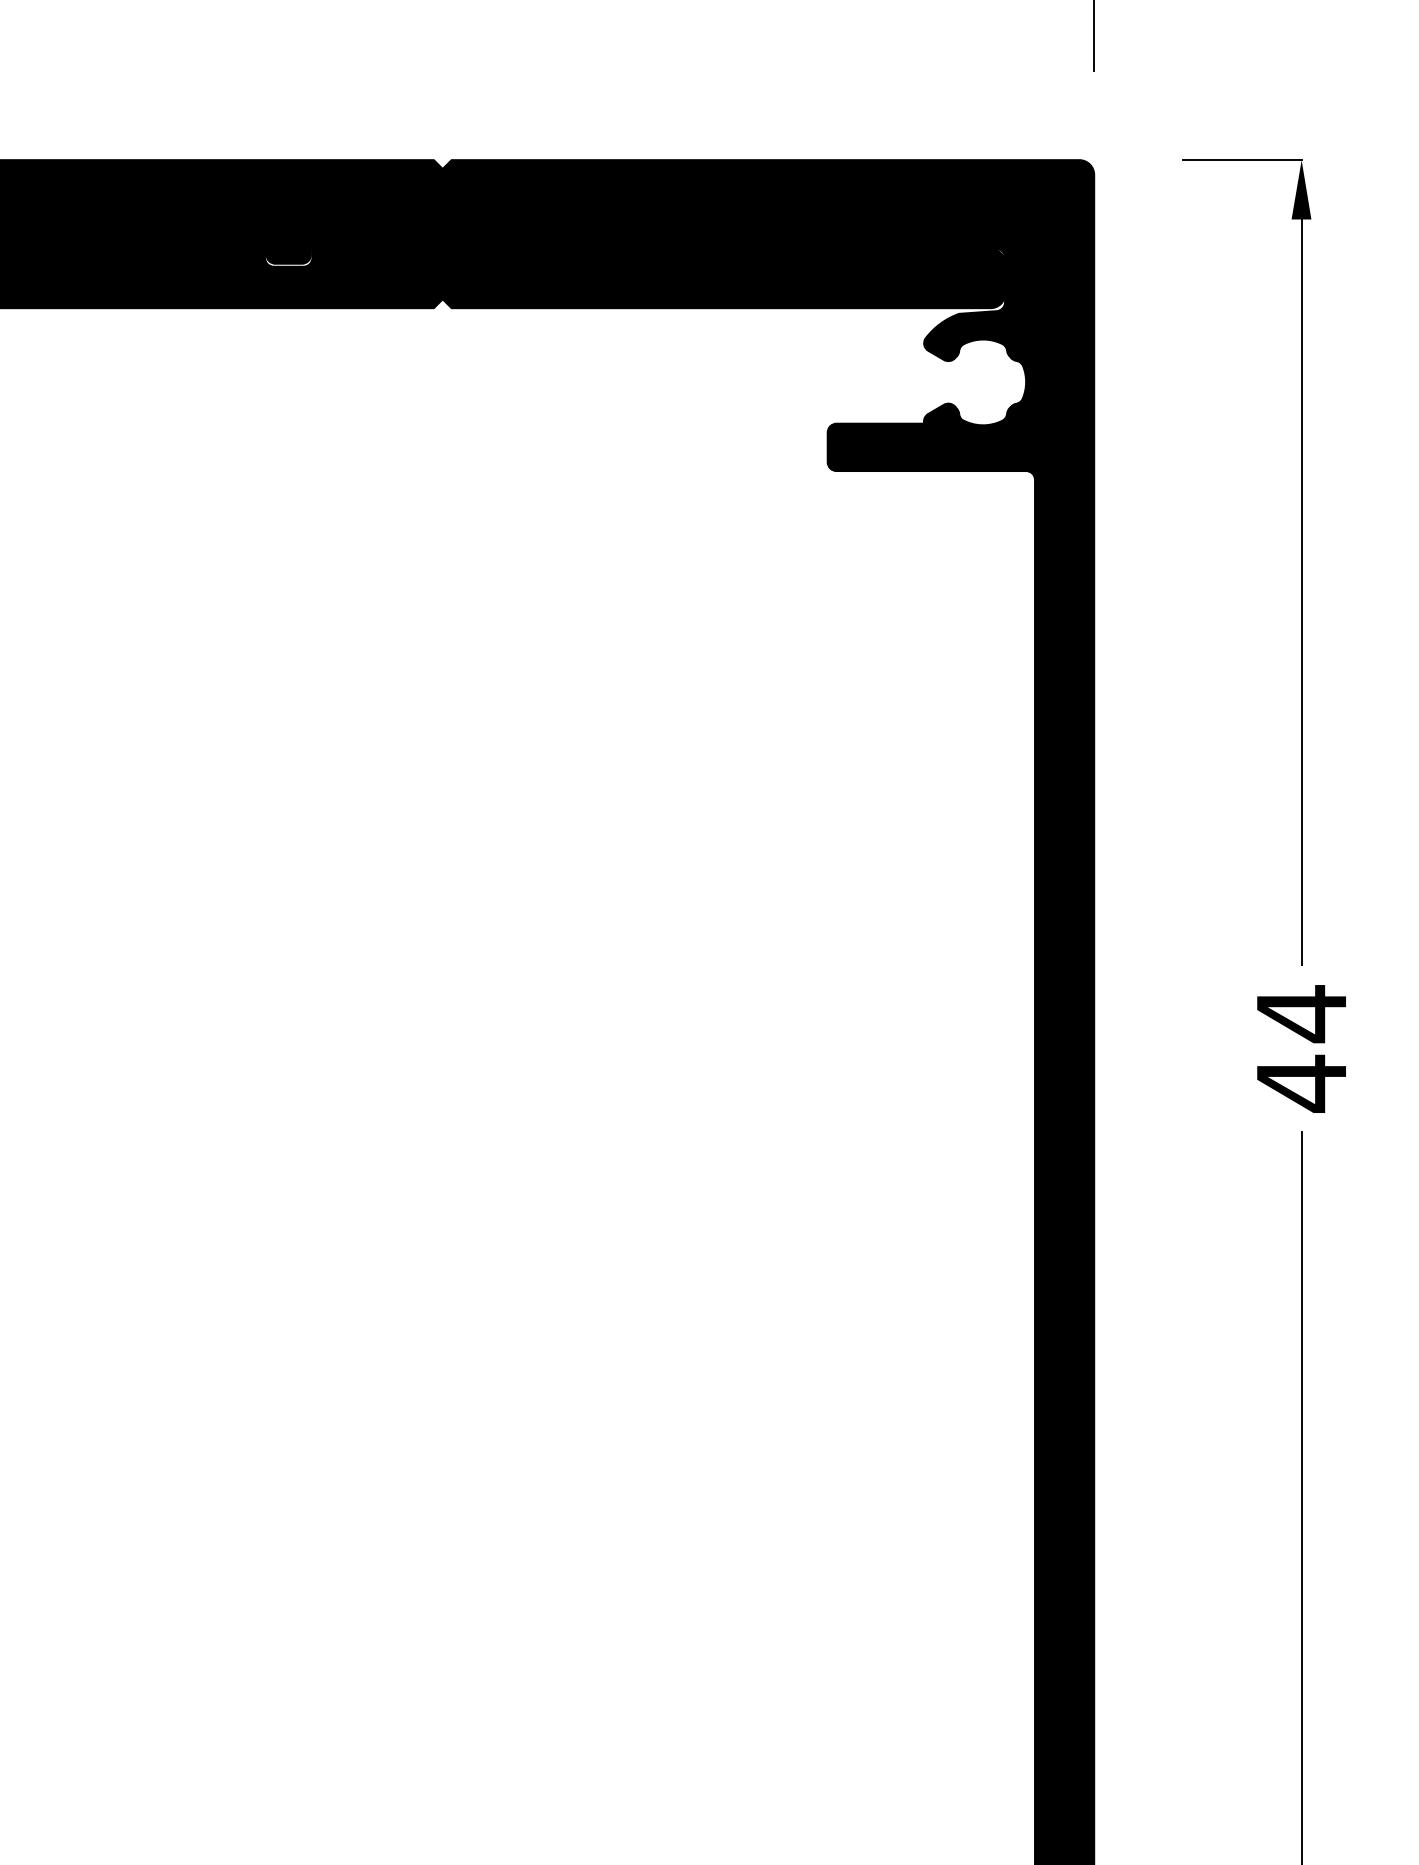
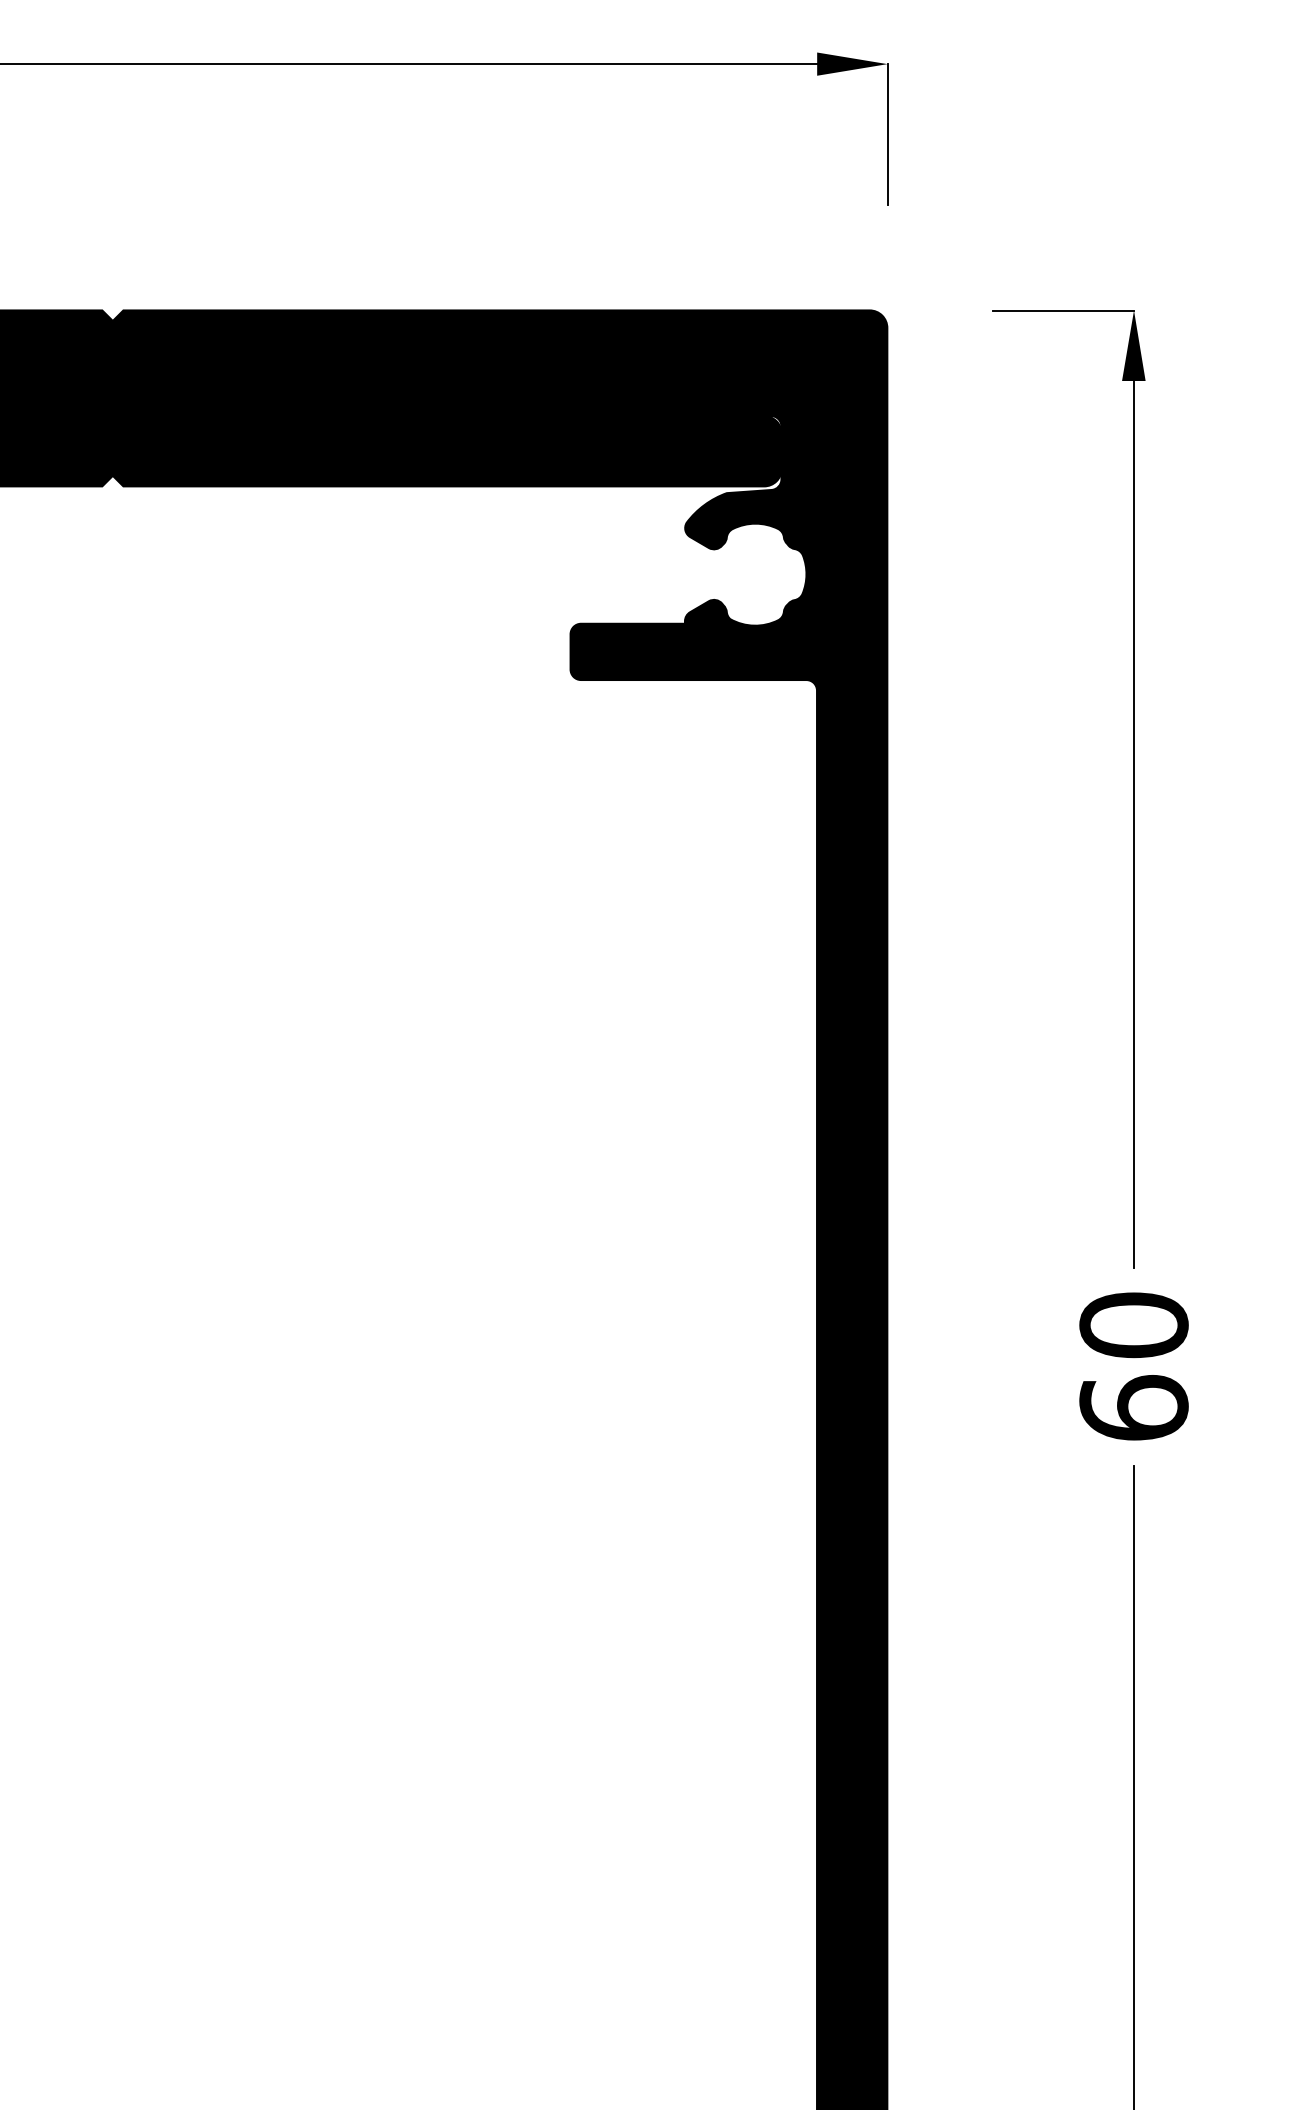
text: (1301, 1048) -> (1133, 1366), 44 -> 60

